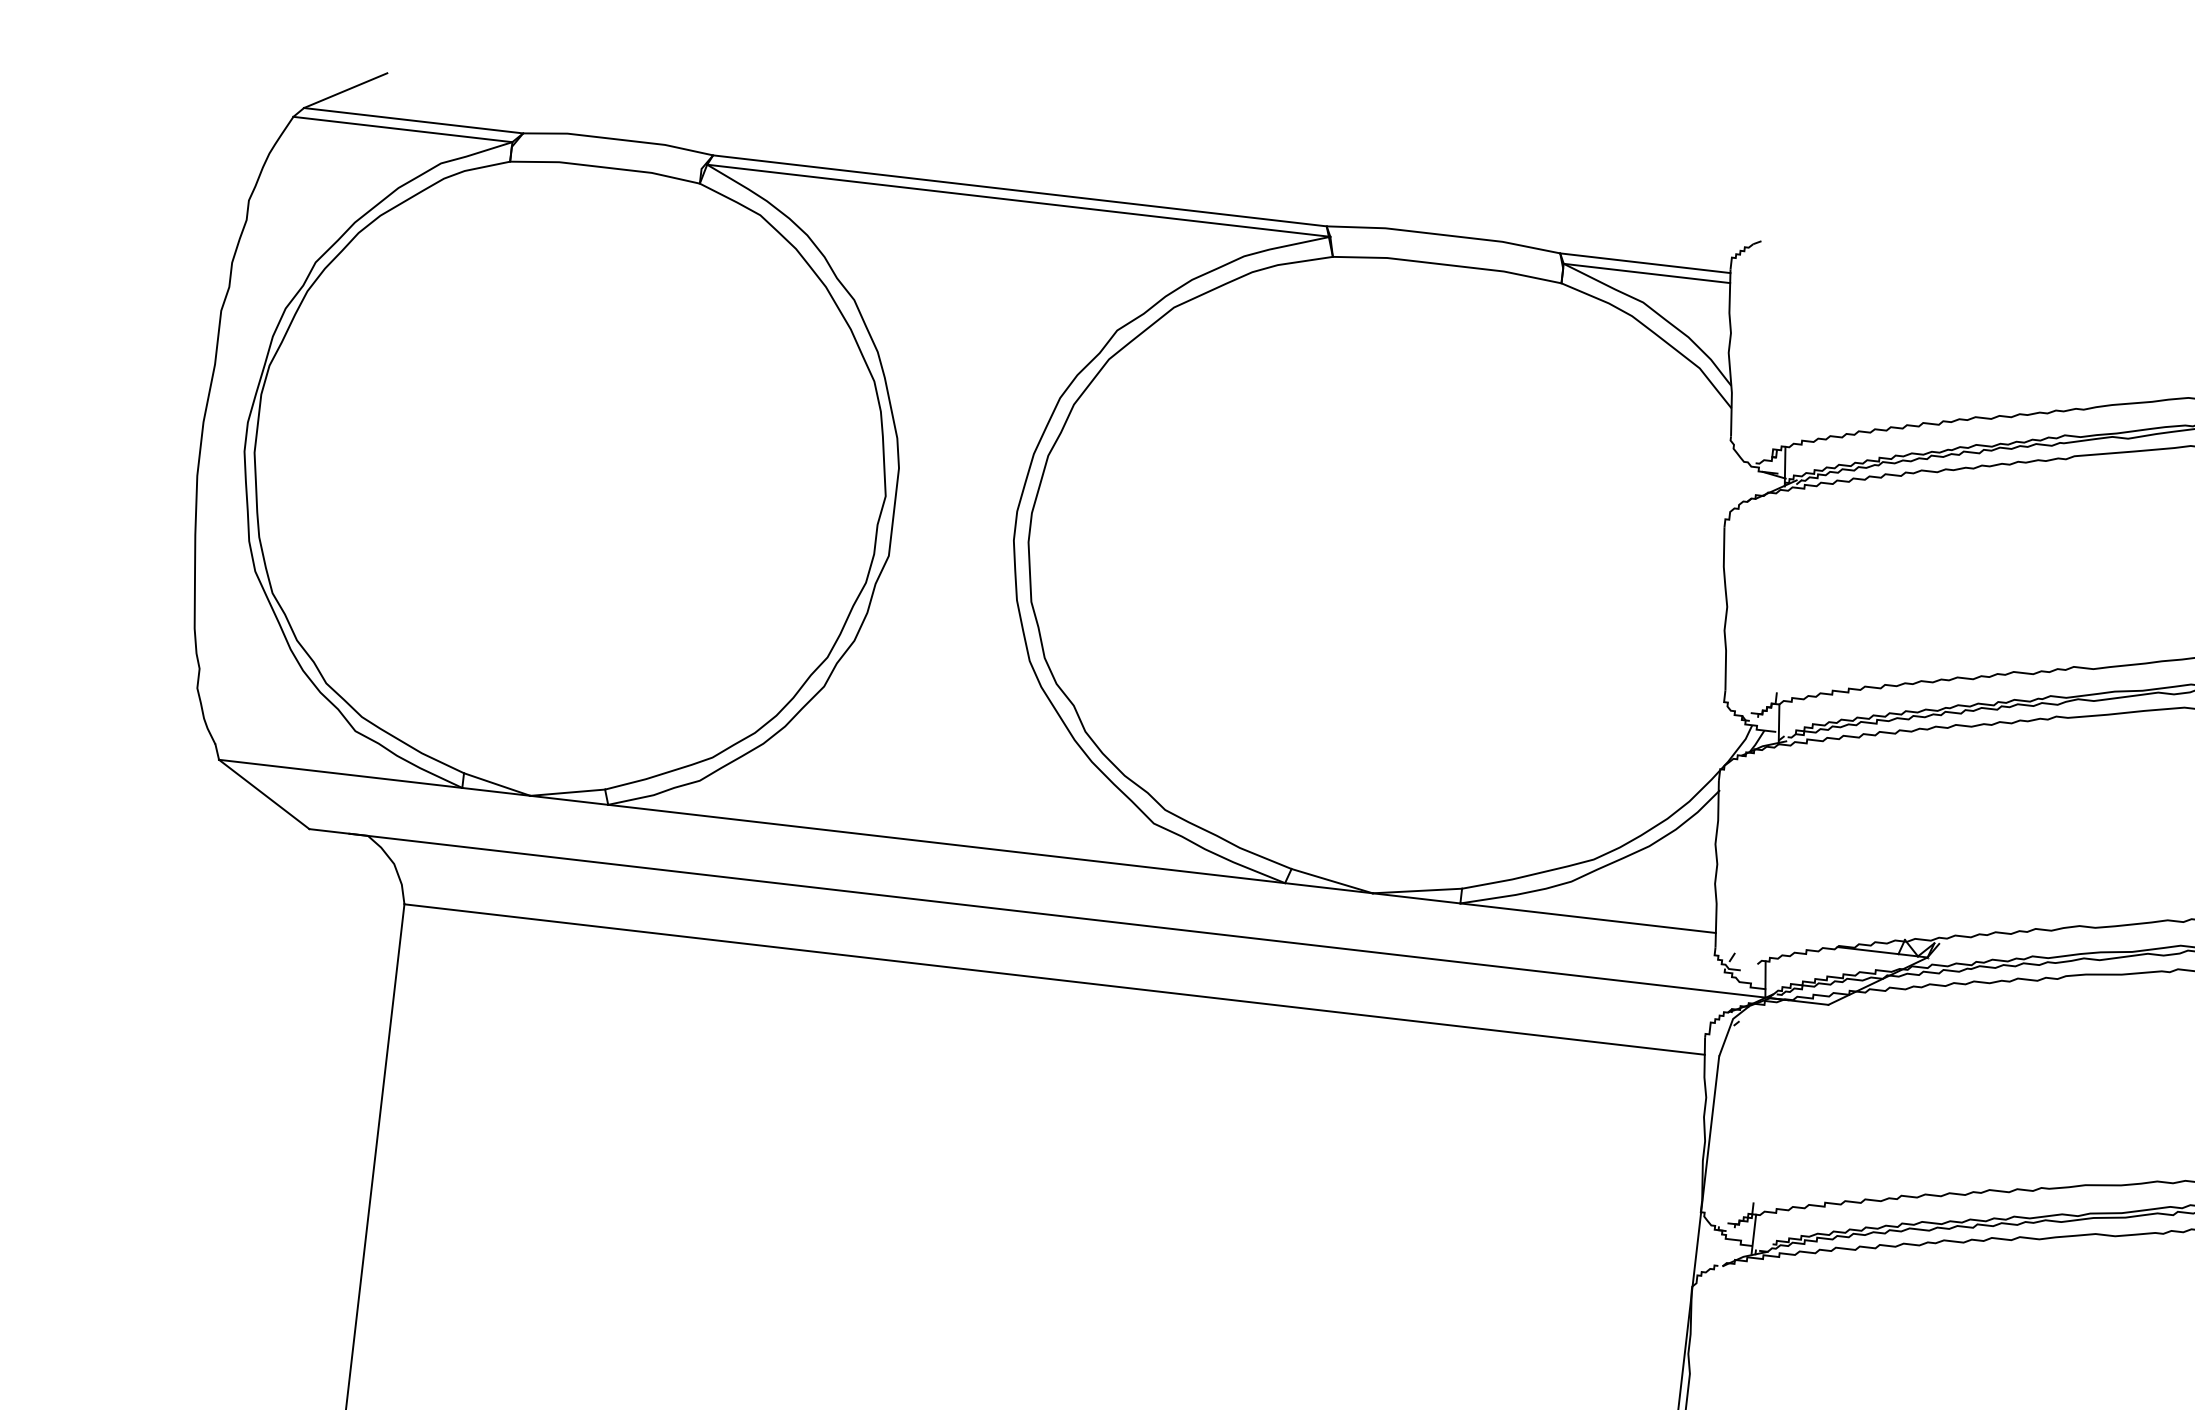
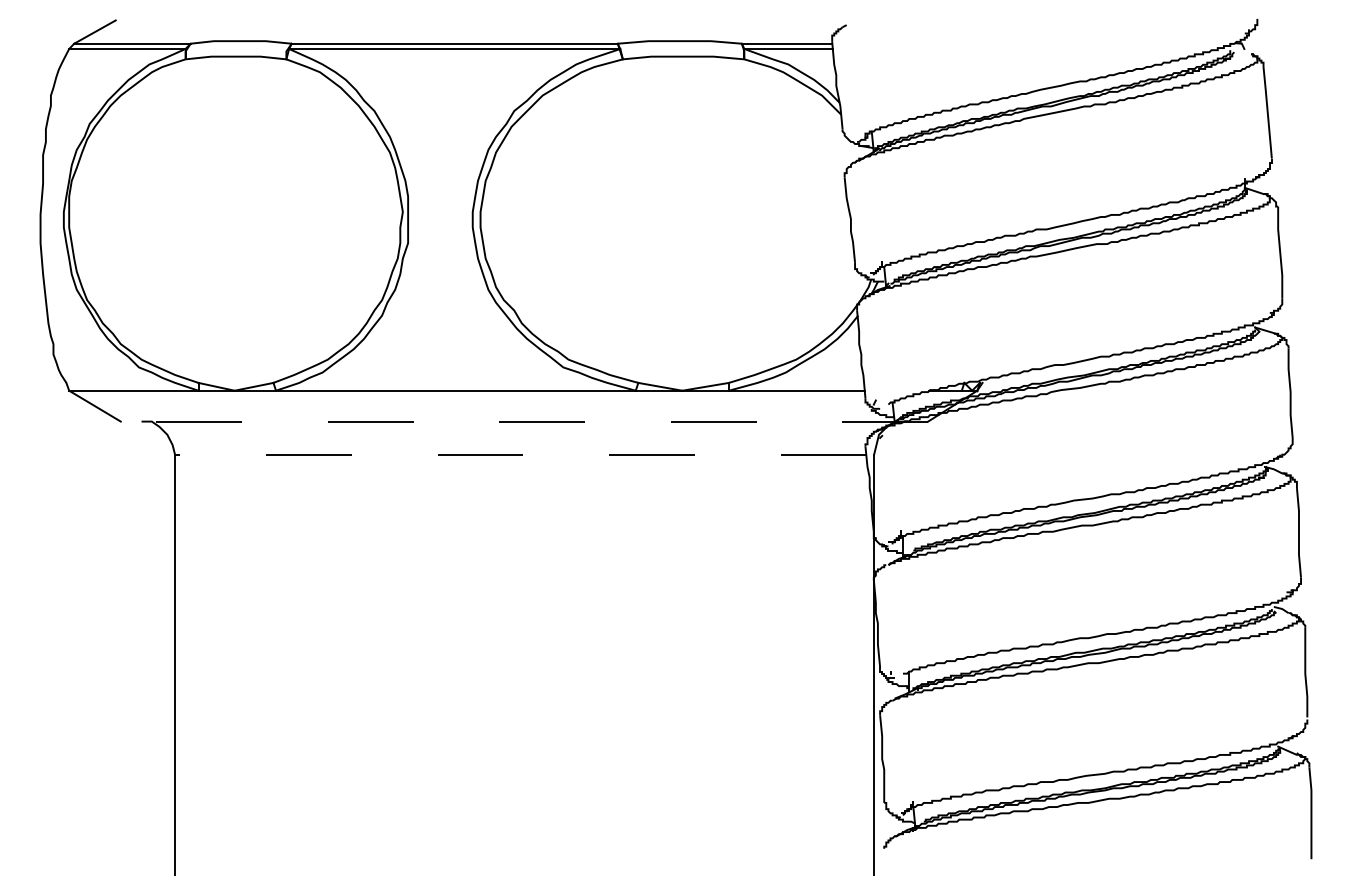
line: (1068, 916) -> (524, 421), solid -> dashed
line: (1054, 979) -> (520, 455), solid -> dashed

